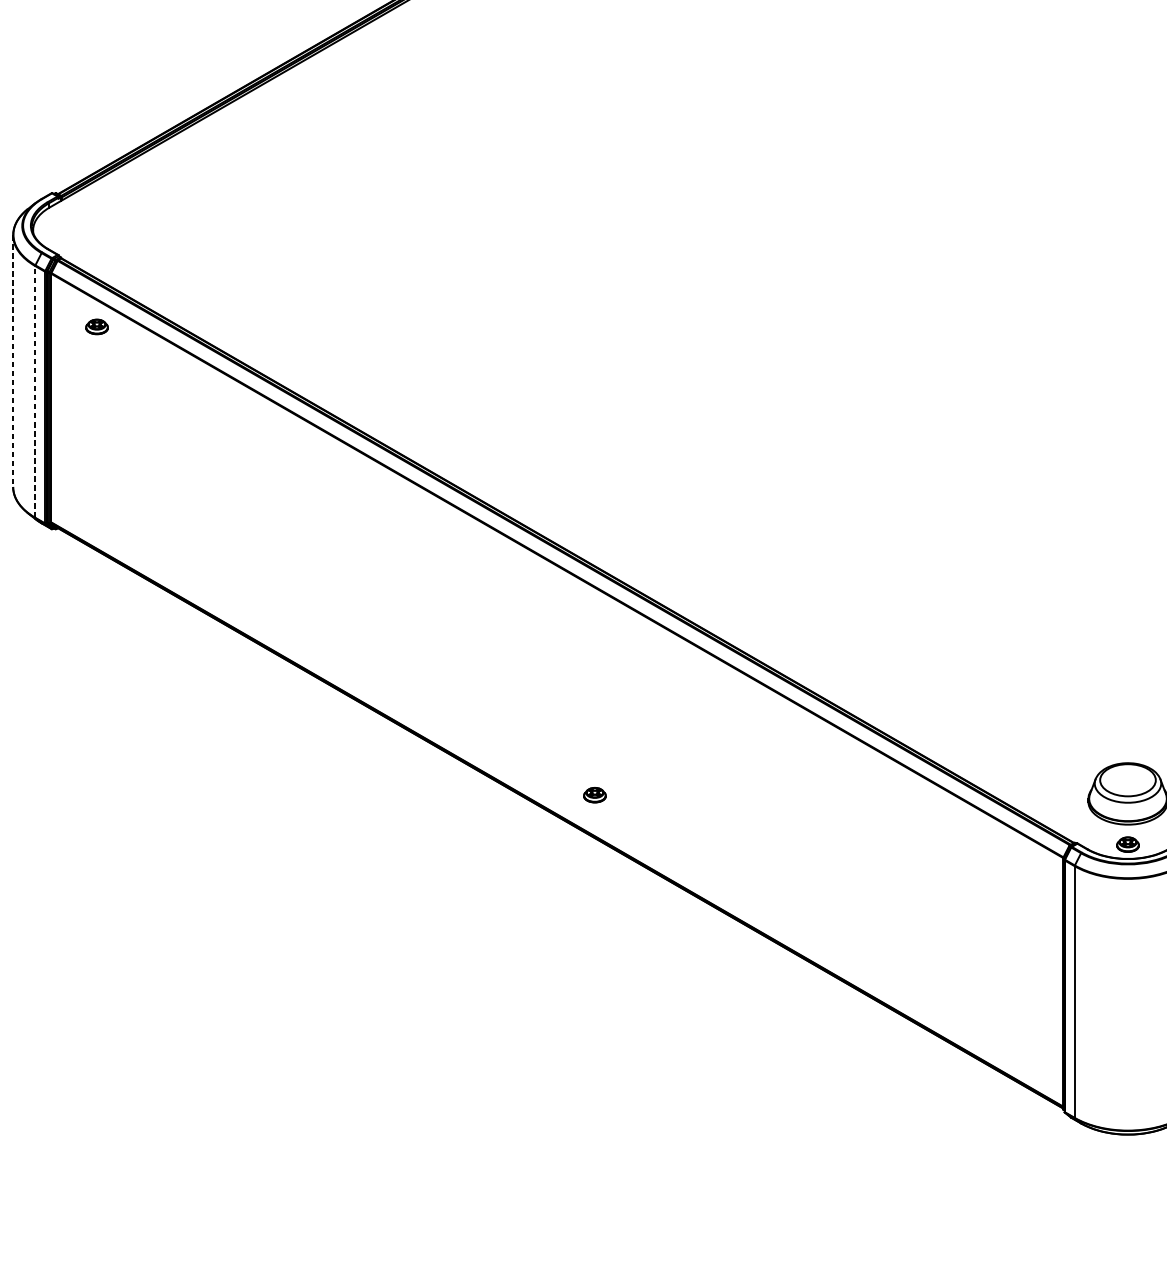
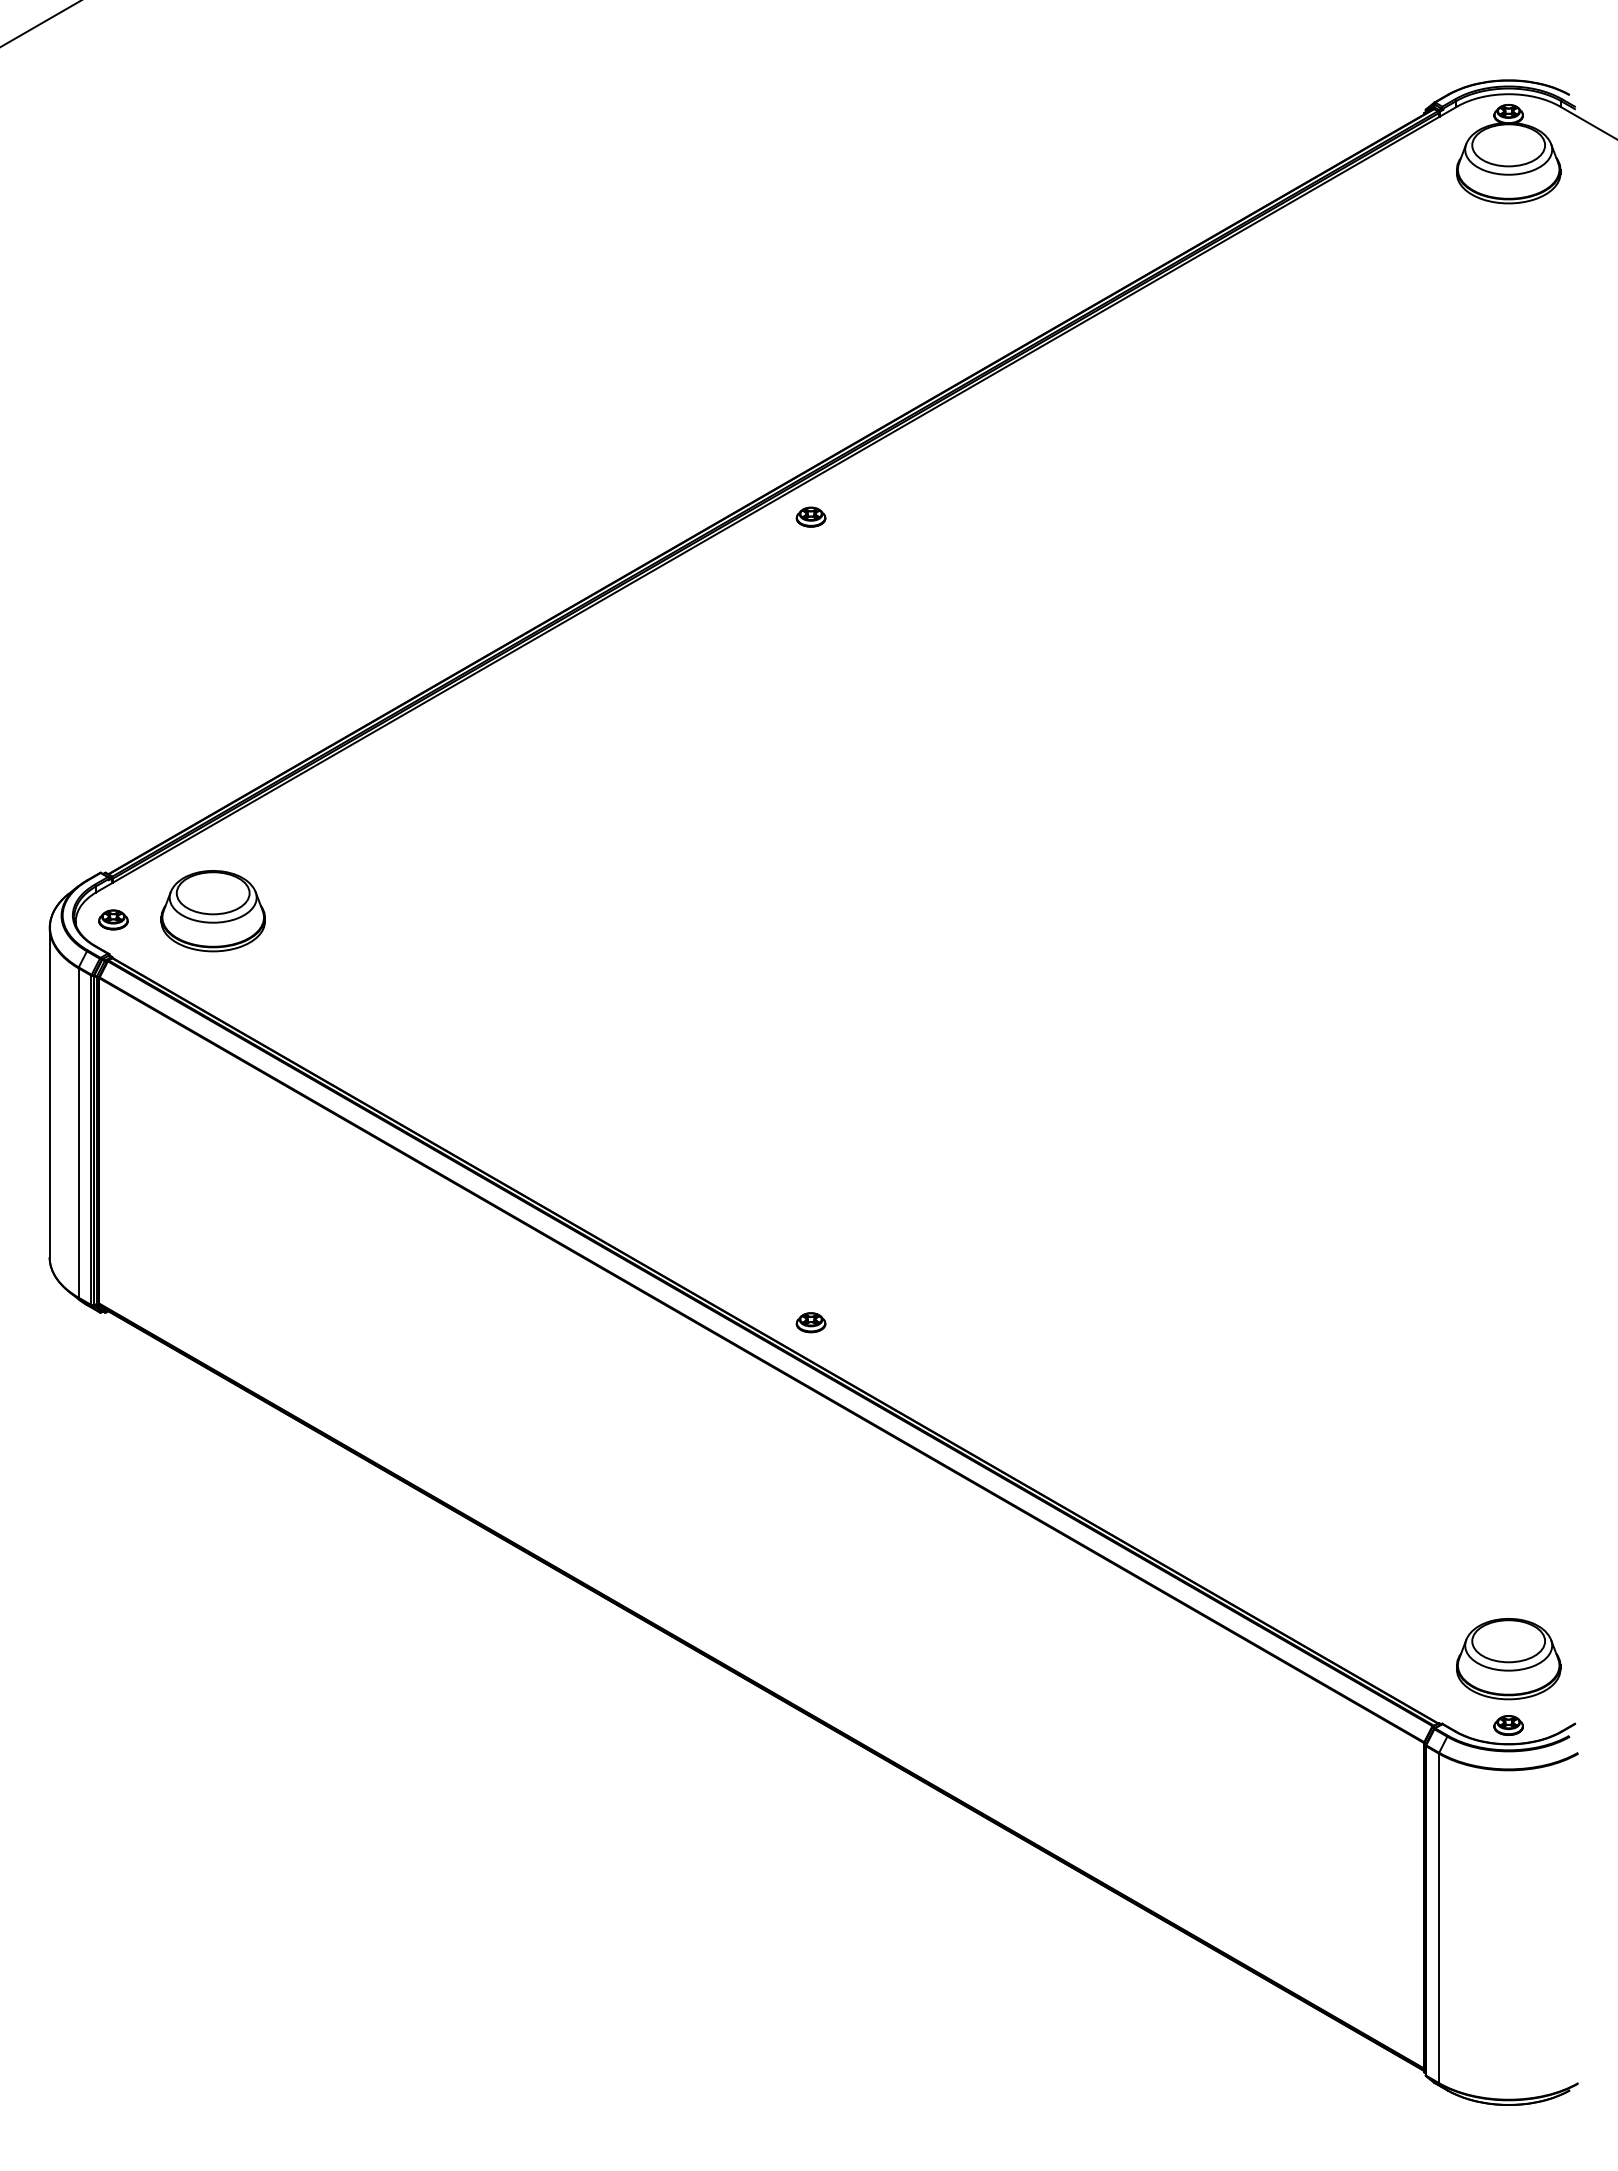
part: (137, 222) -> (212, 911), added
part: (97, 326) -> (113, 919), moved
line: (13, 360) -> (49, 1092), dashed -> solid
line: (35, 391) -> (78, 1132), dashed -> solid
part: (594, 794) -> (810, 1322), moved

